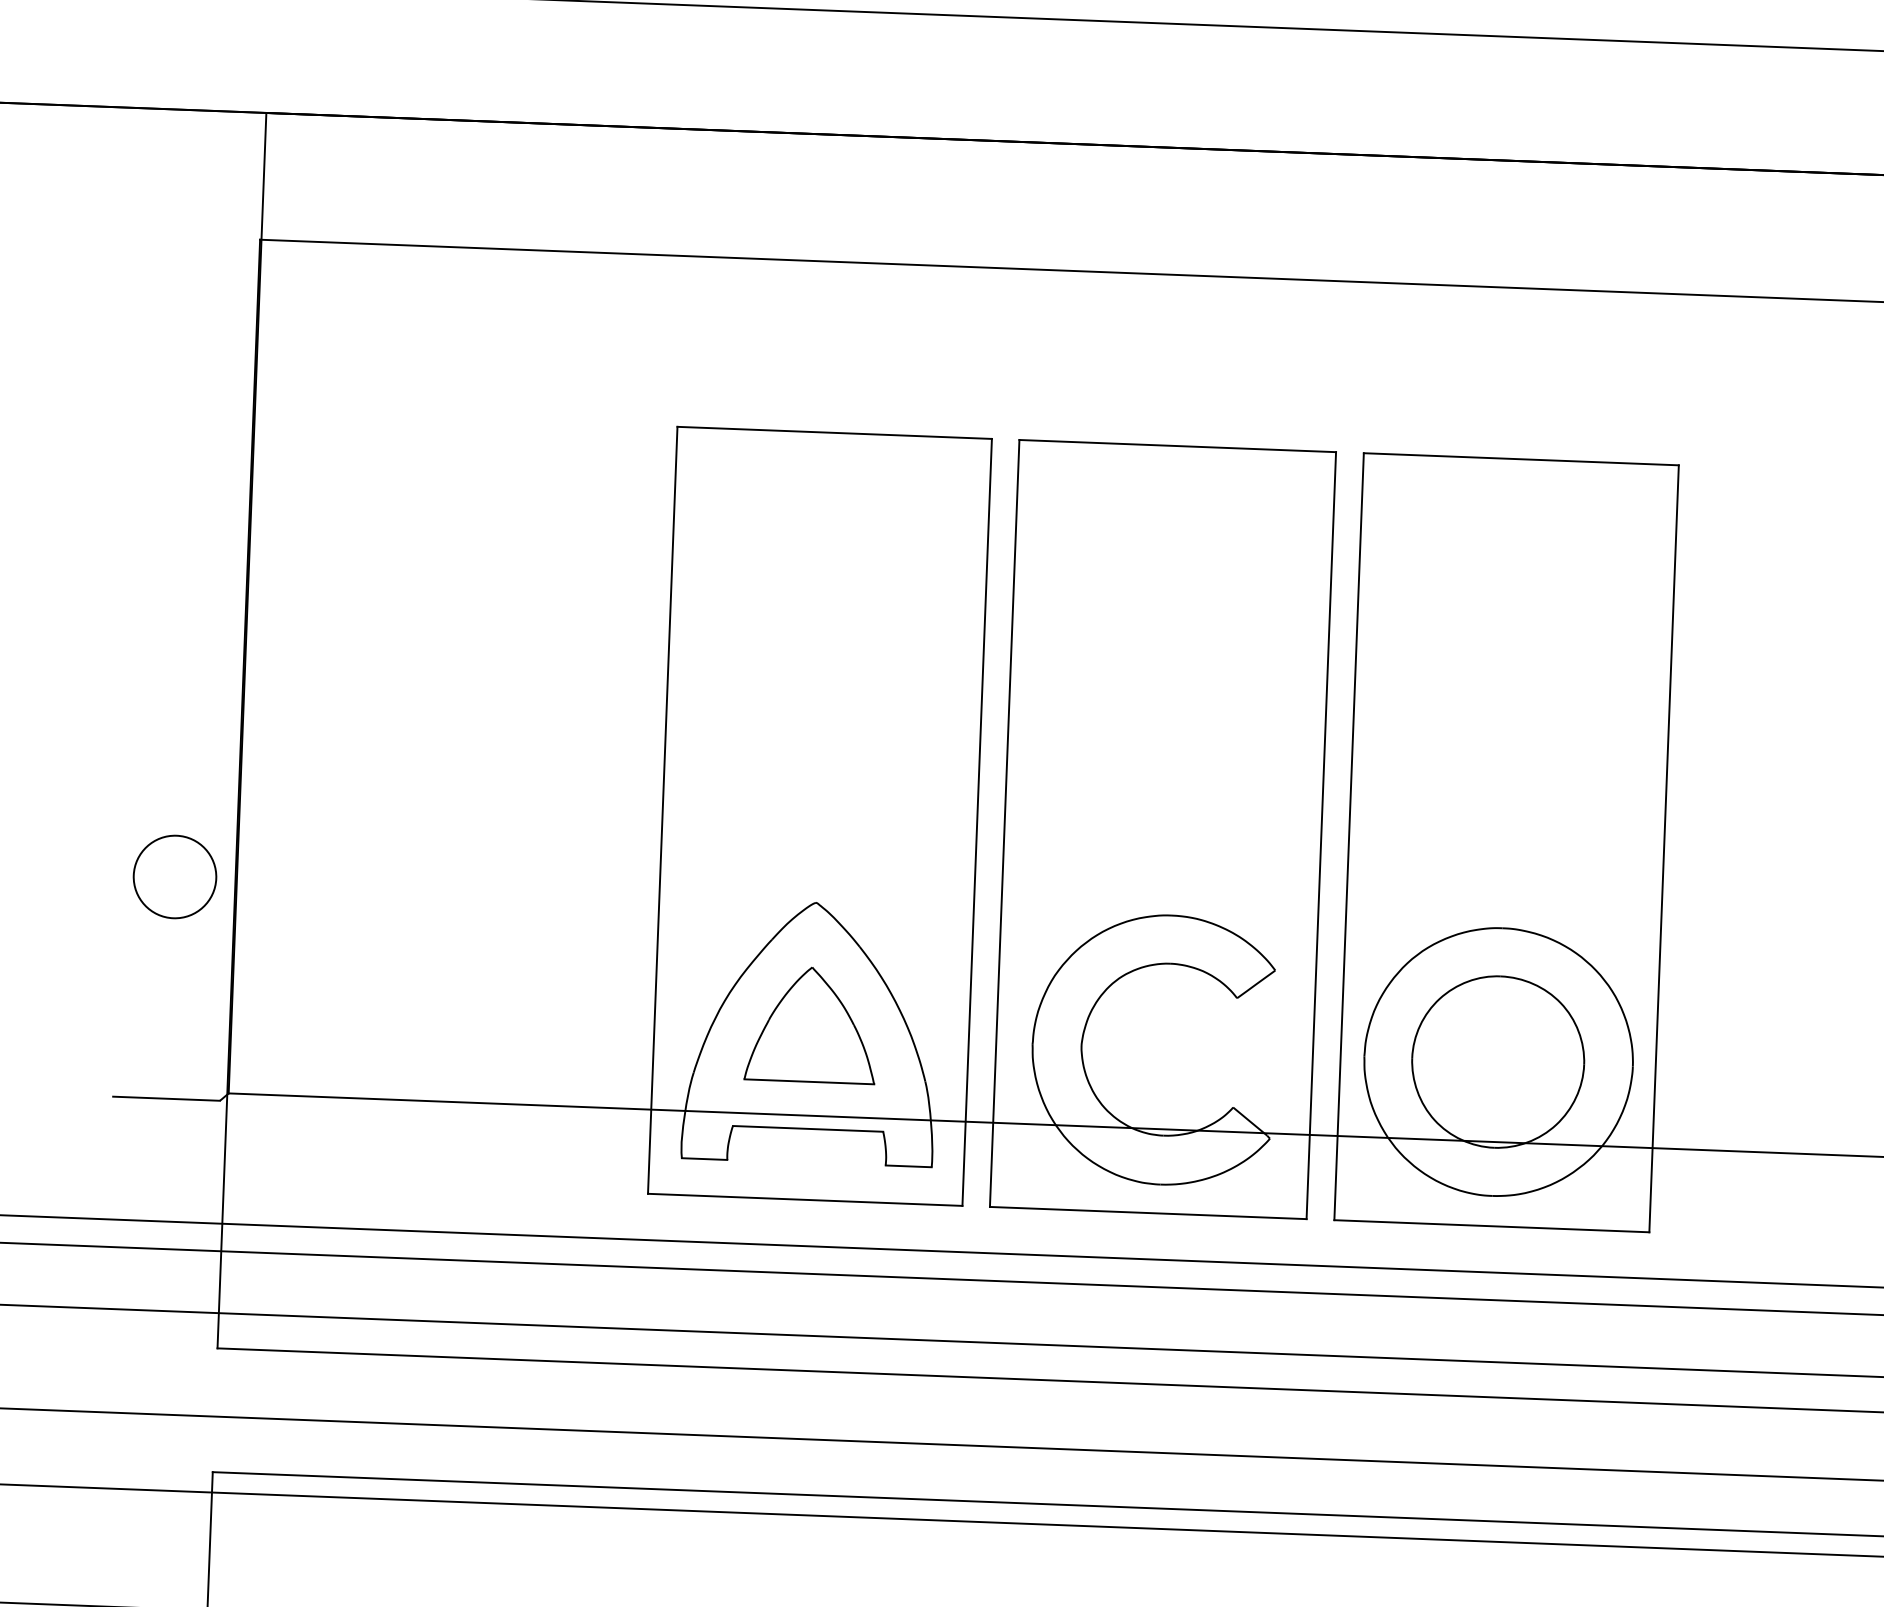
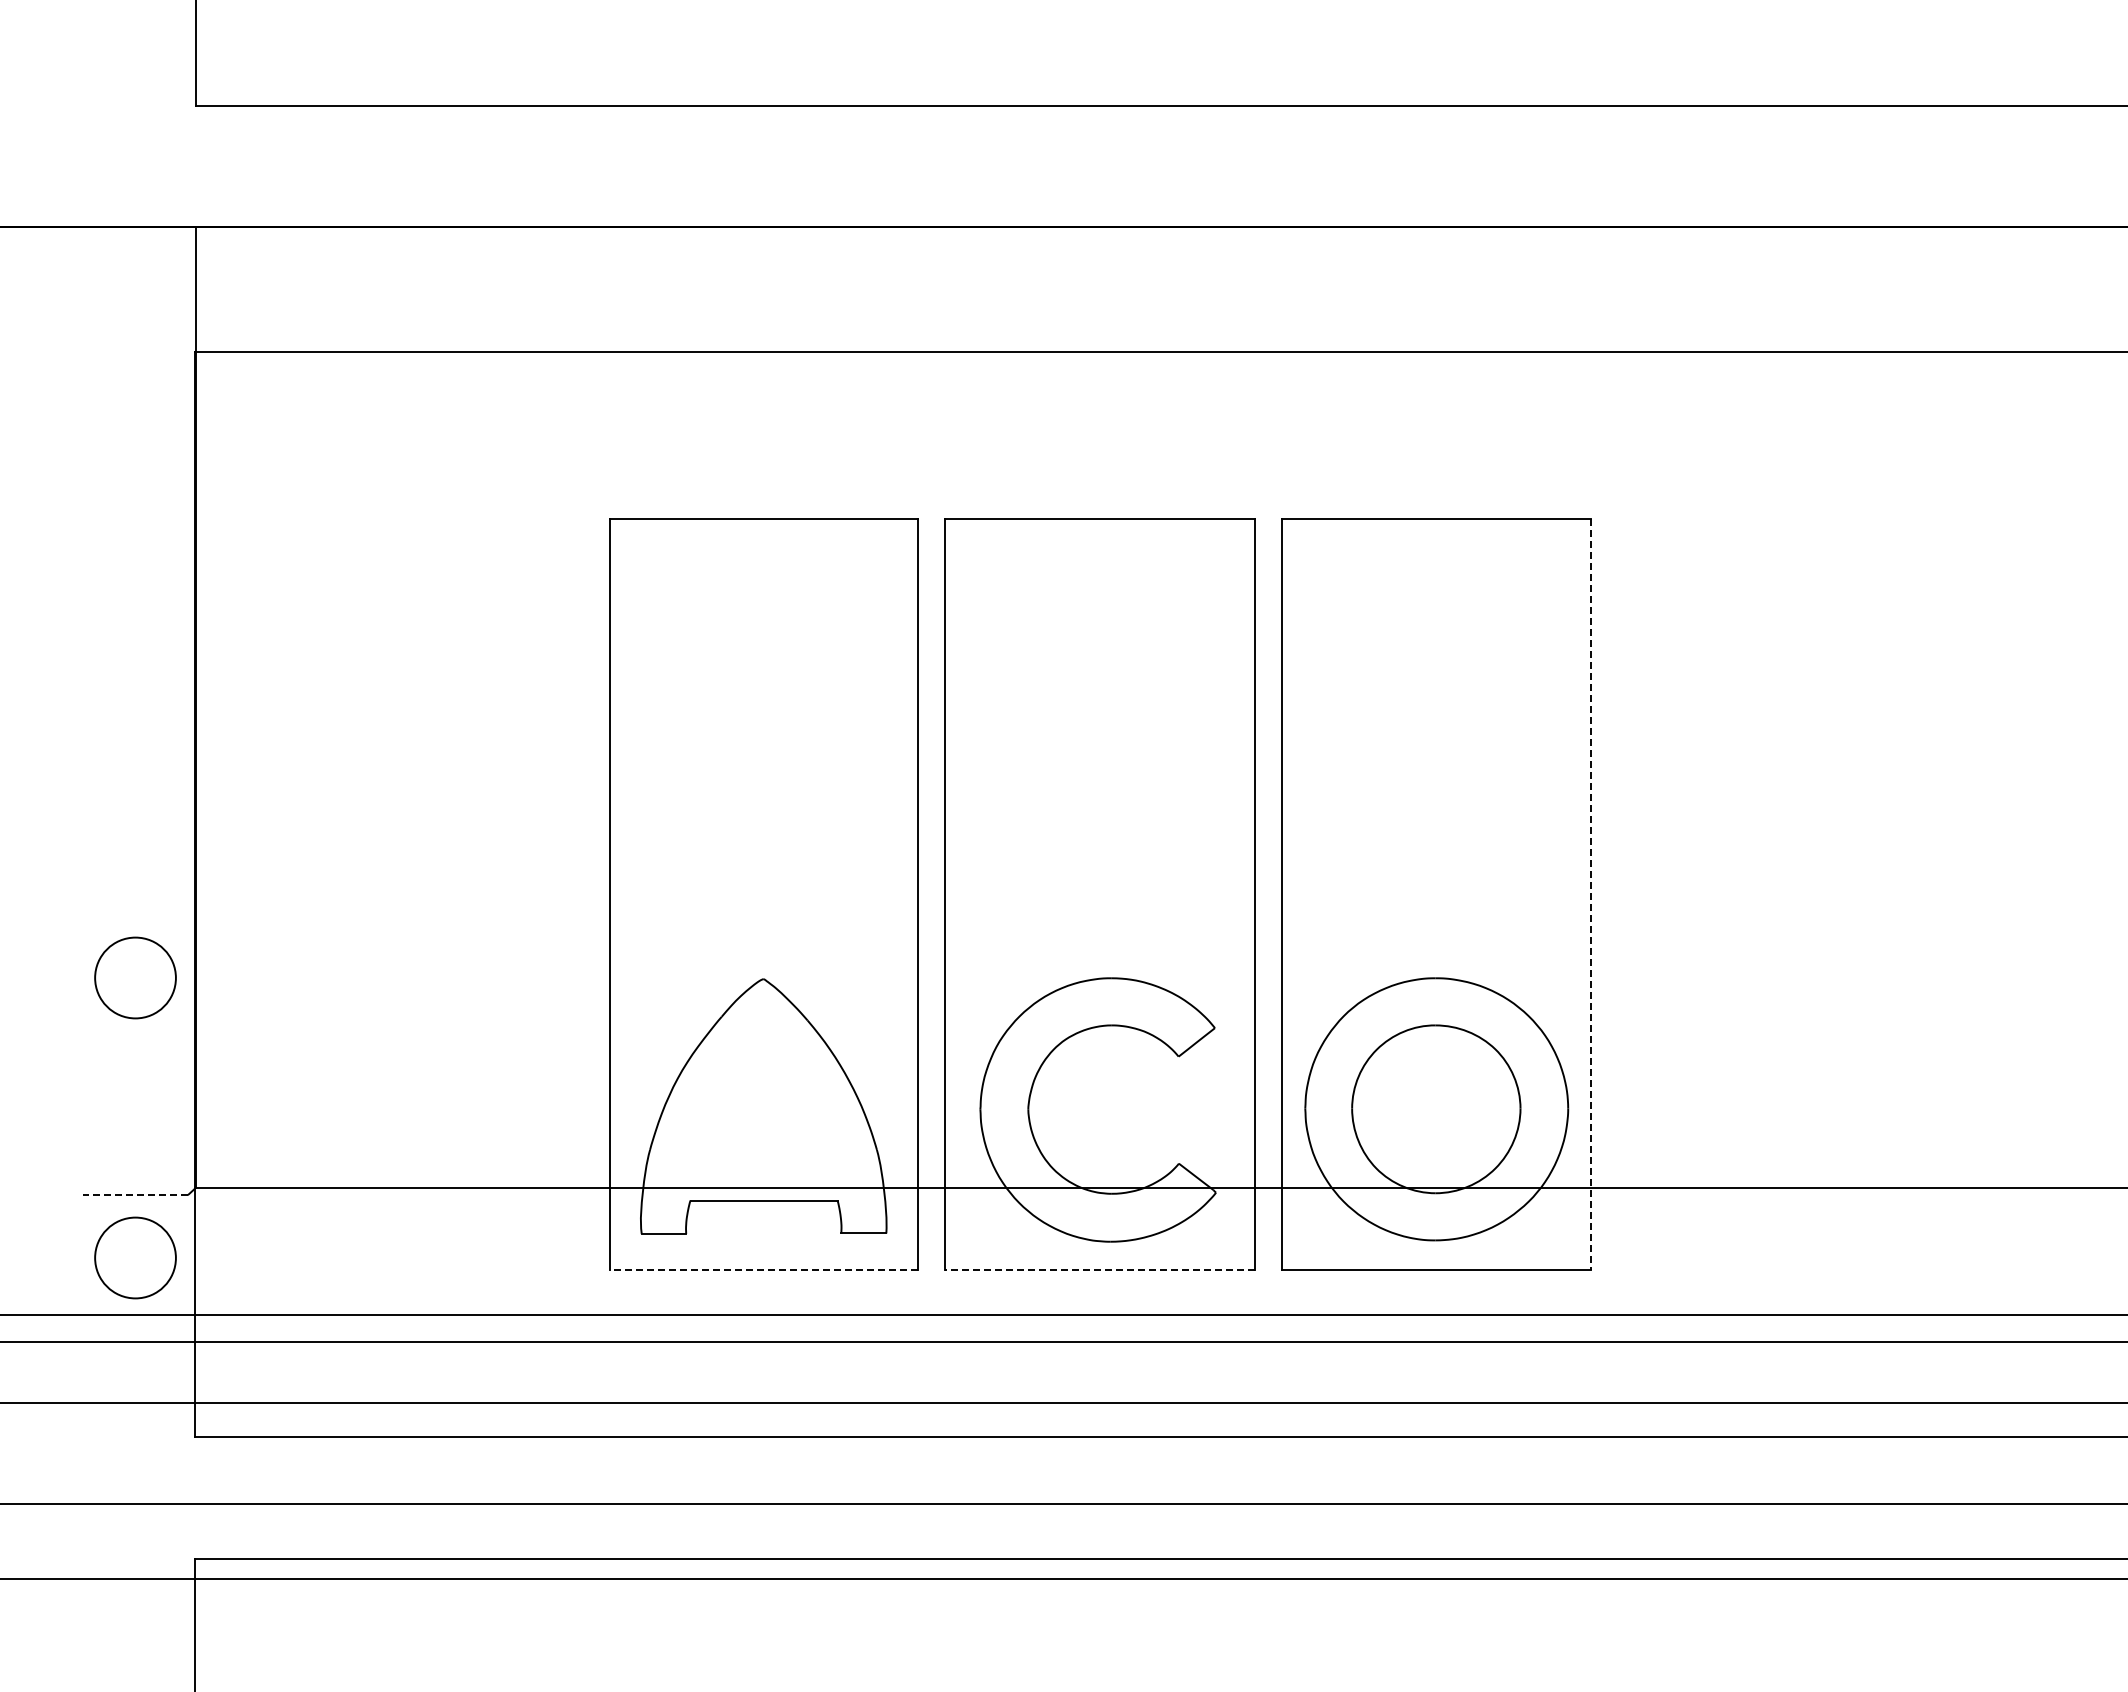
line: (1664, 848) -> (1590, 894), solid -> dashed
part: (811, 1024) -> (763, 1098), removed
line: (166, 1099) -> (135, 1195), solid -> dashed
circle: (164, 1162) -> (135, 1257), added
line: (804, 1200) -> (763, 1270), solid -> dashed
line: (1147, 1213) -> (1099, 1270), solid -> dashed

